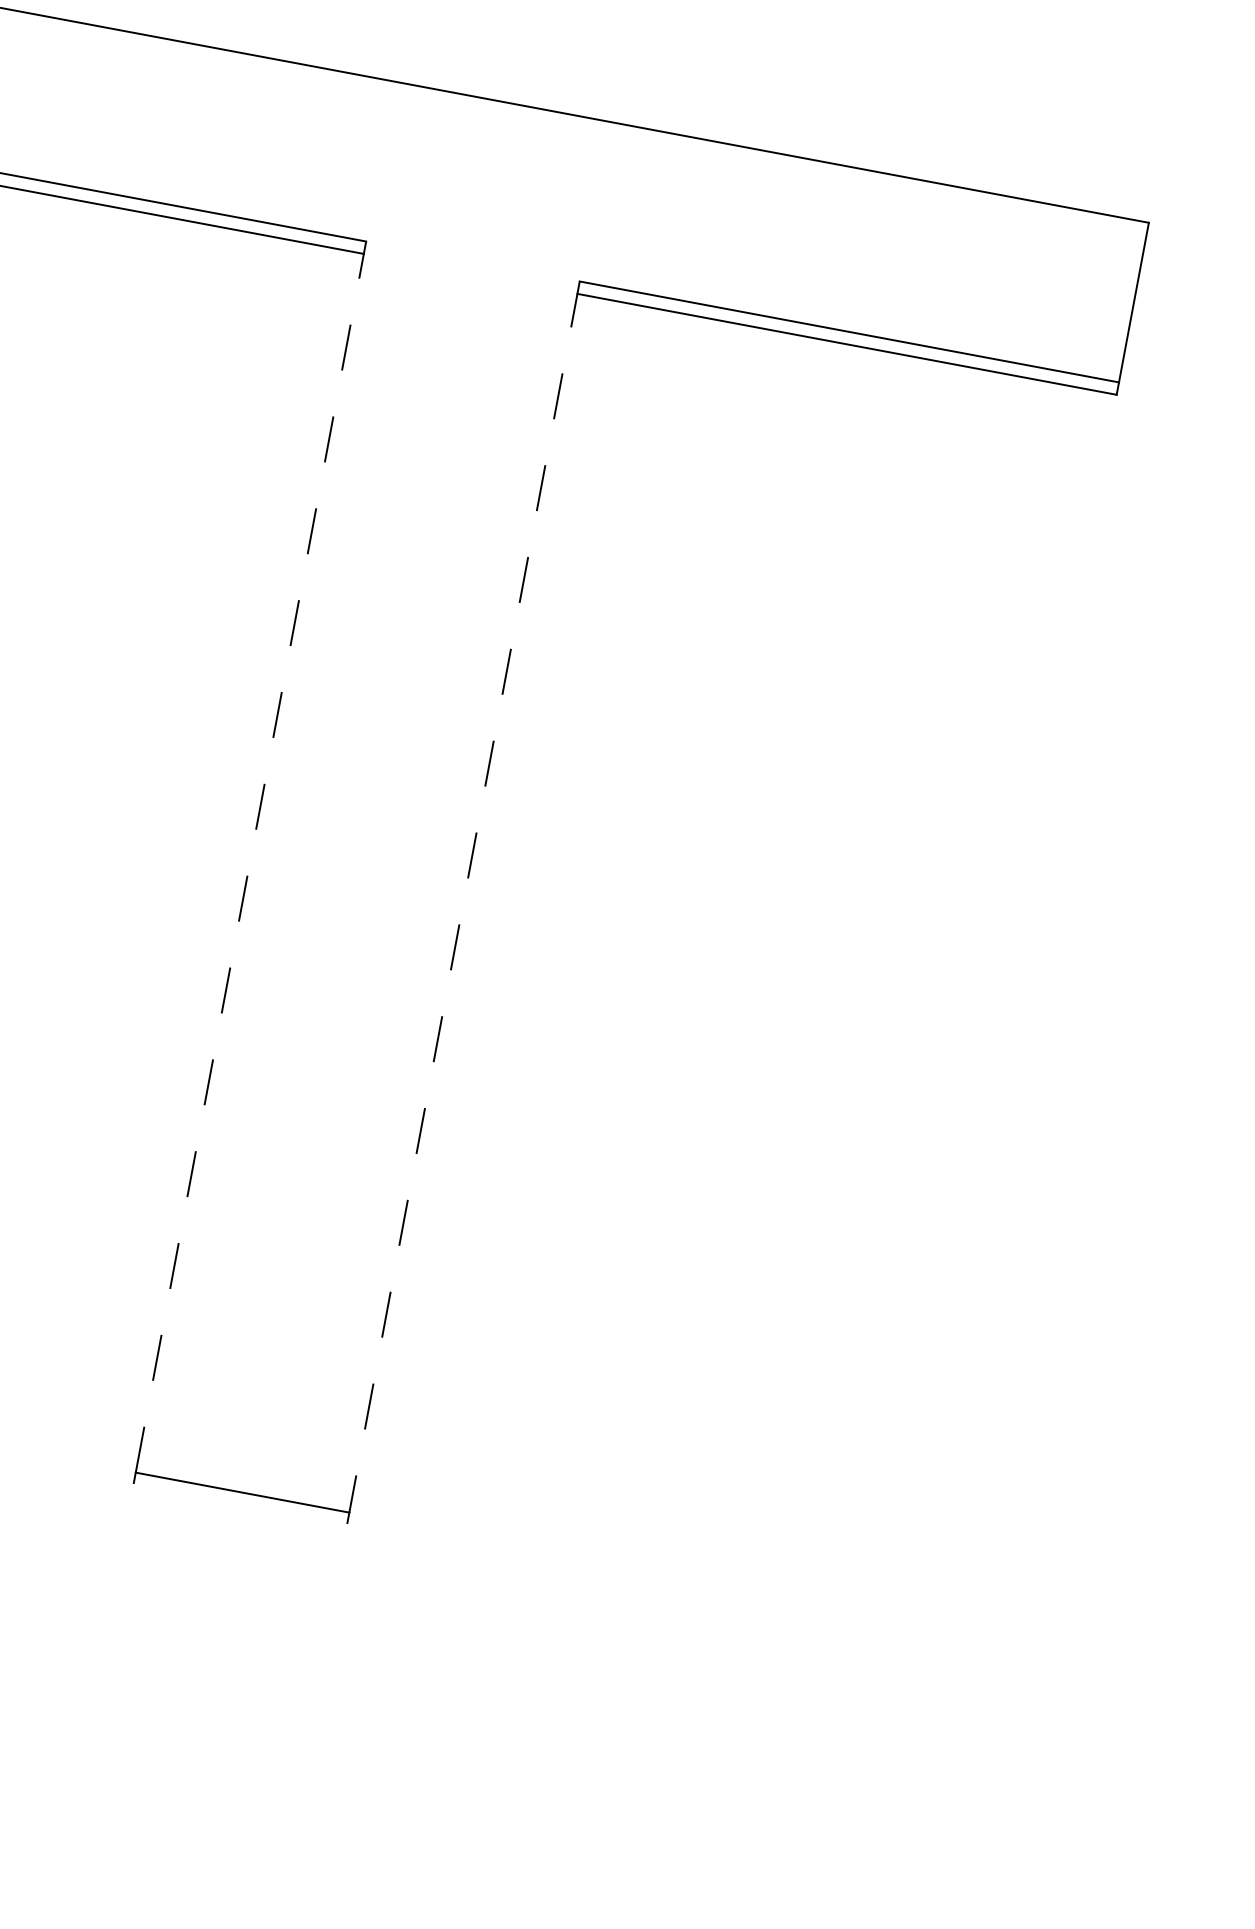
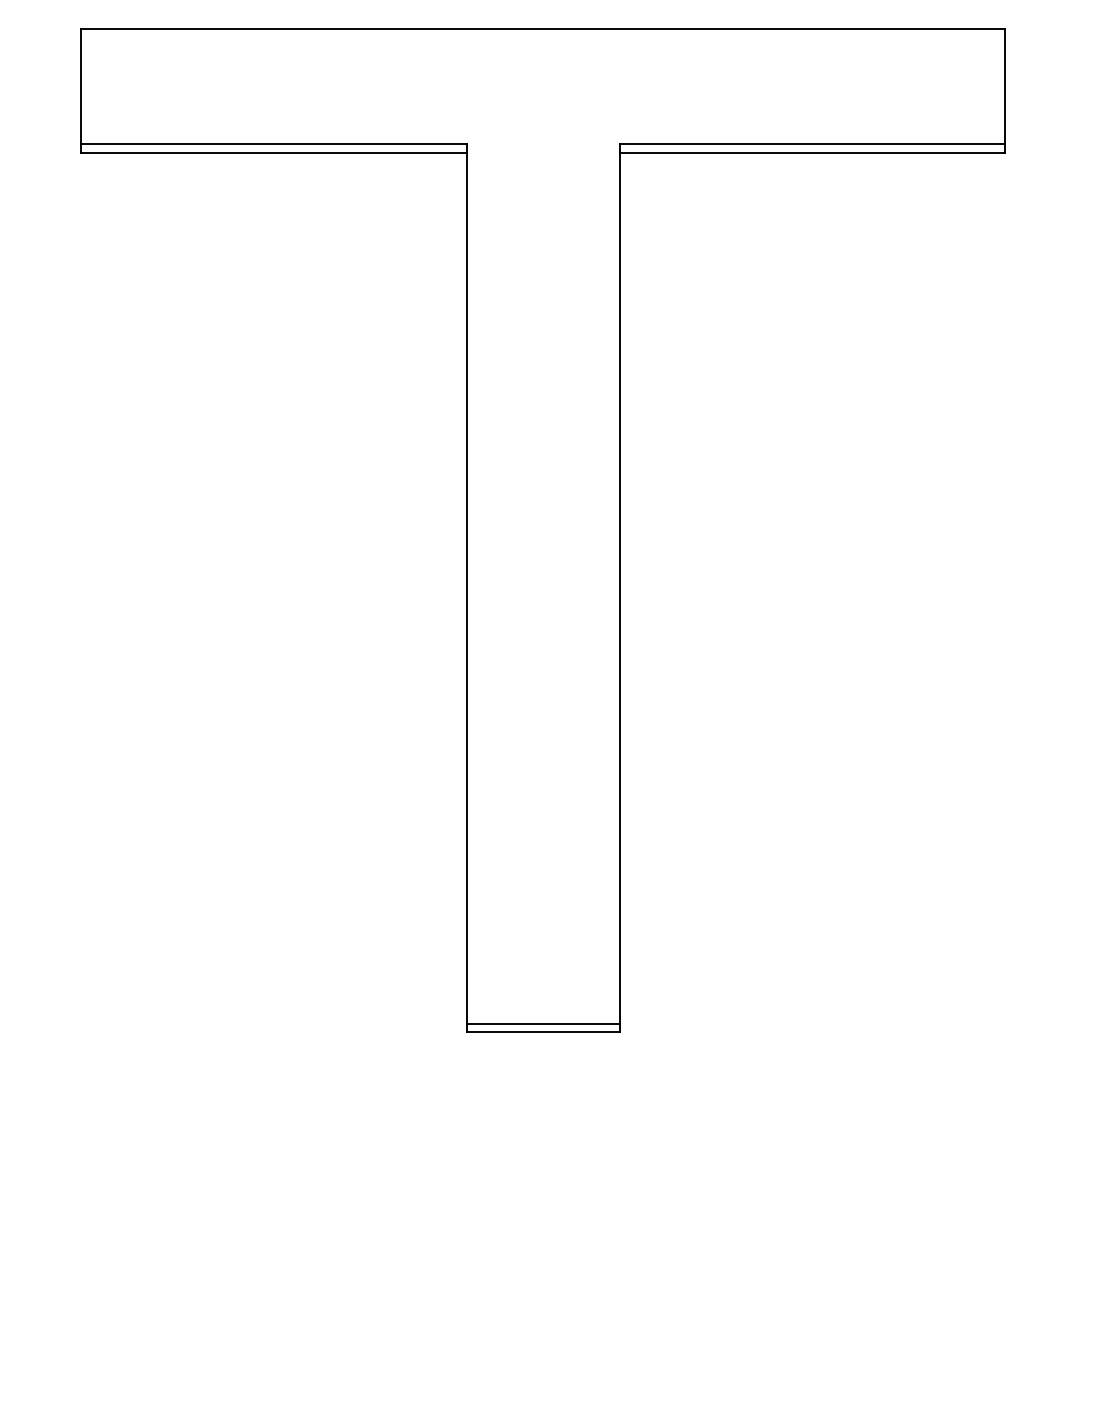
line: (250, 856) -> (466, 583), dashed -> solid
line: (464, 897) -> (619, 584), dashed -> solid
line: (239, 1502) -> (542, 1031), added

